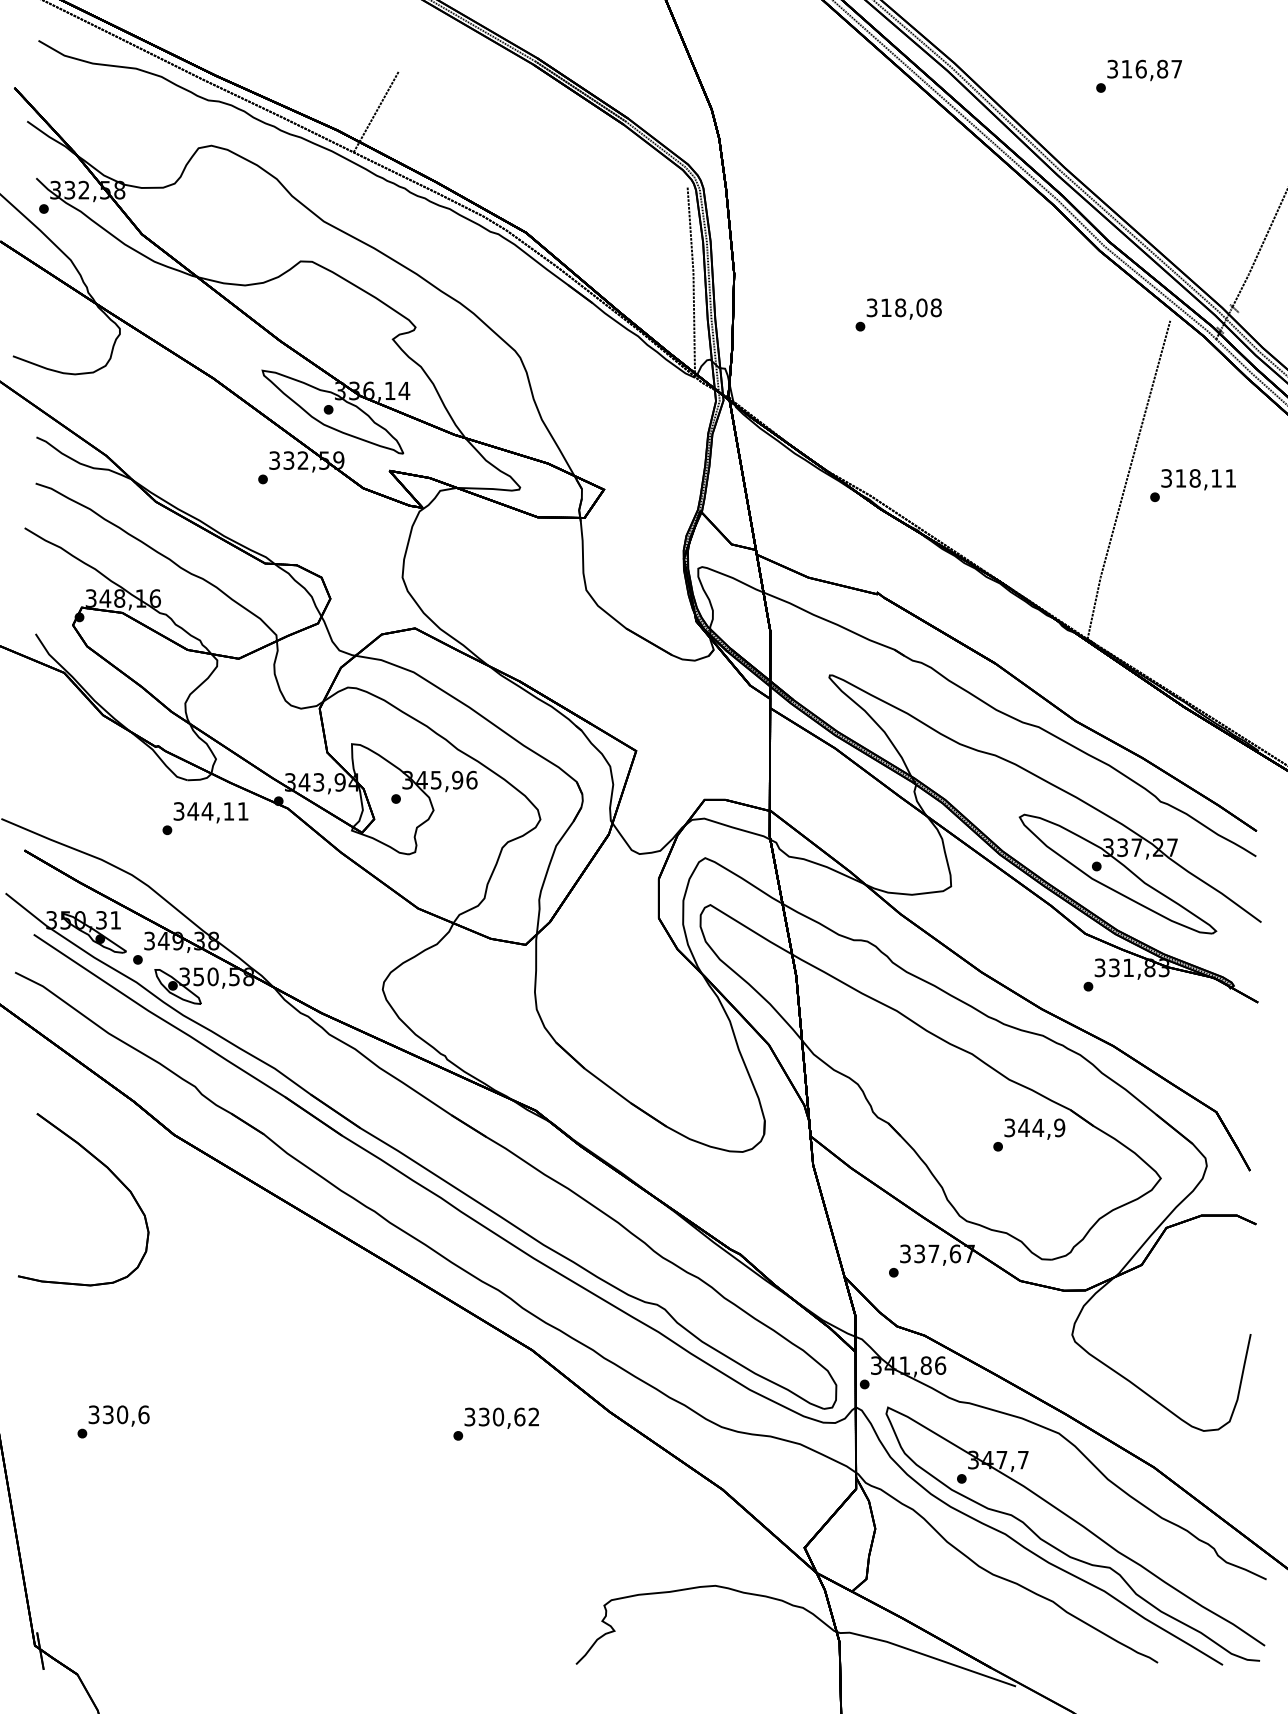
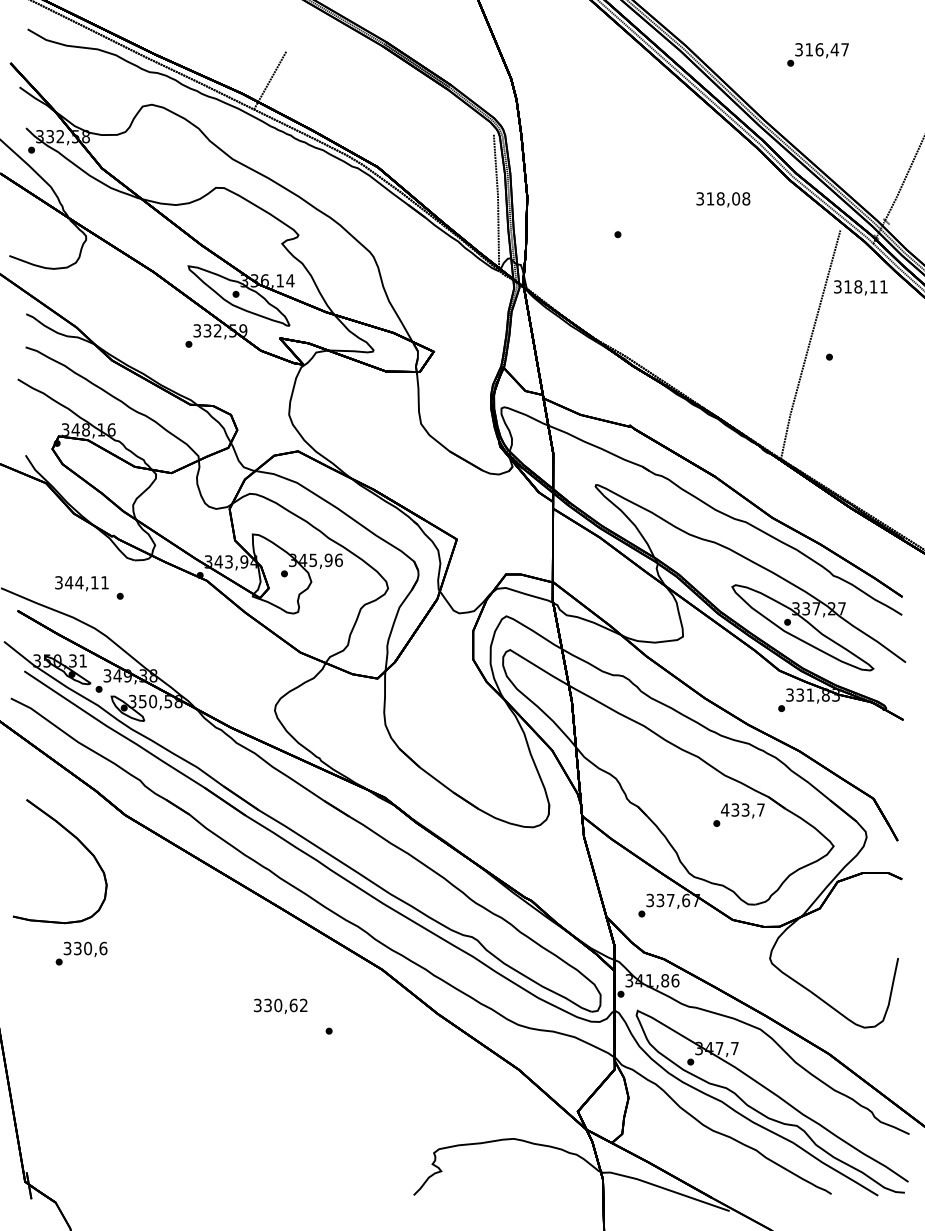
text: (1162, 68) -> (834, 49), 316,87 -> 316,47
text: (903, 308) -> (722, 199), moved
text: (1198, 479) -> (860, 287), moved
text: (210, 812) -> (81, 583), moved
text: (1034, 1127) -> (742, 809), 344,9 -> 433,7
text: (501, 1417) -> (280, 1005), moved
text: (113, 1421) -> (81, 953), moved

